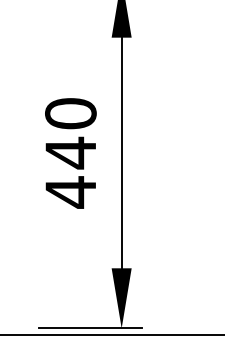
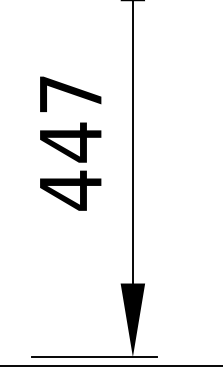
text: (70, 113) -> (70, 94), 440 -> 447

